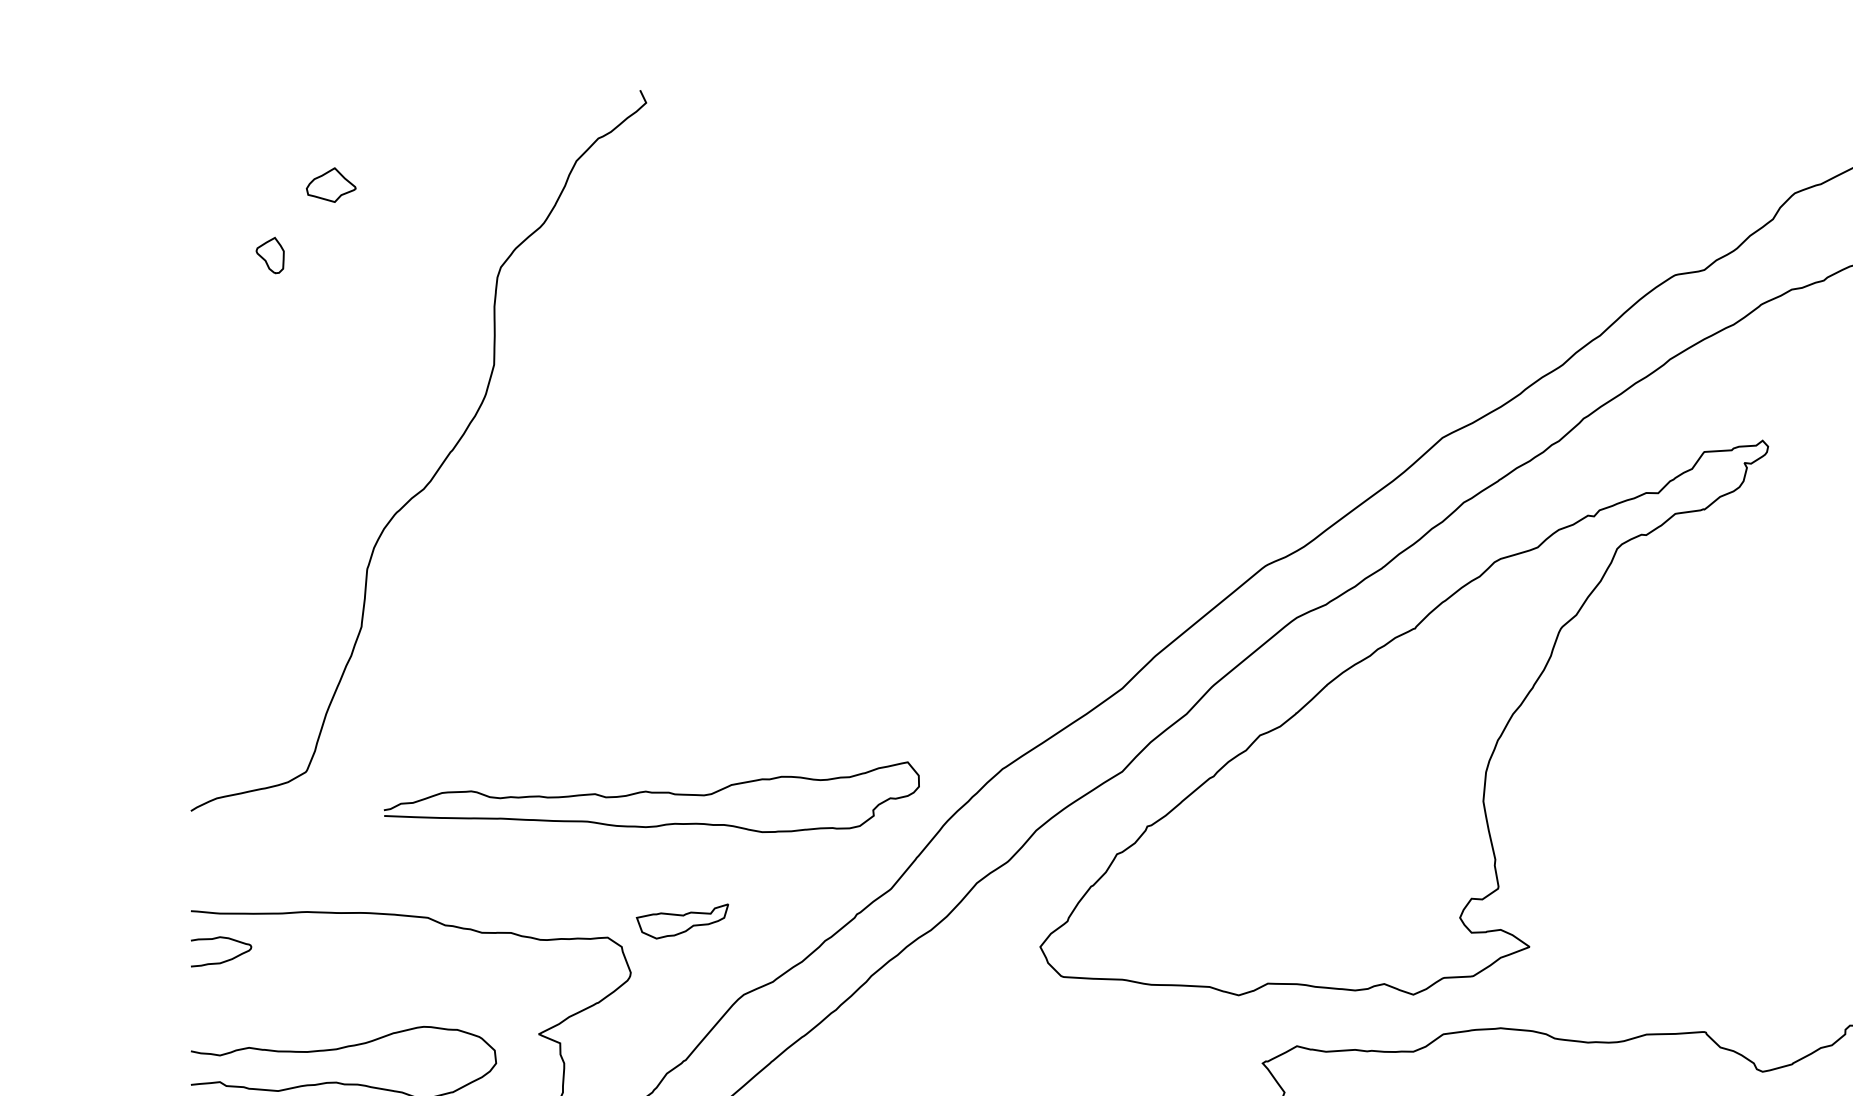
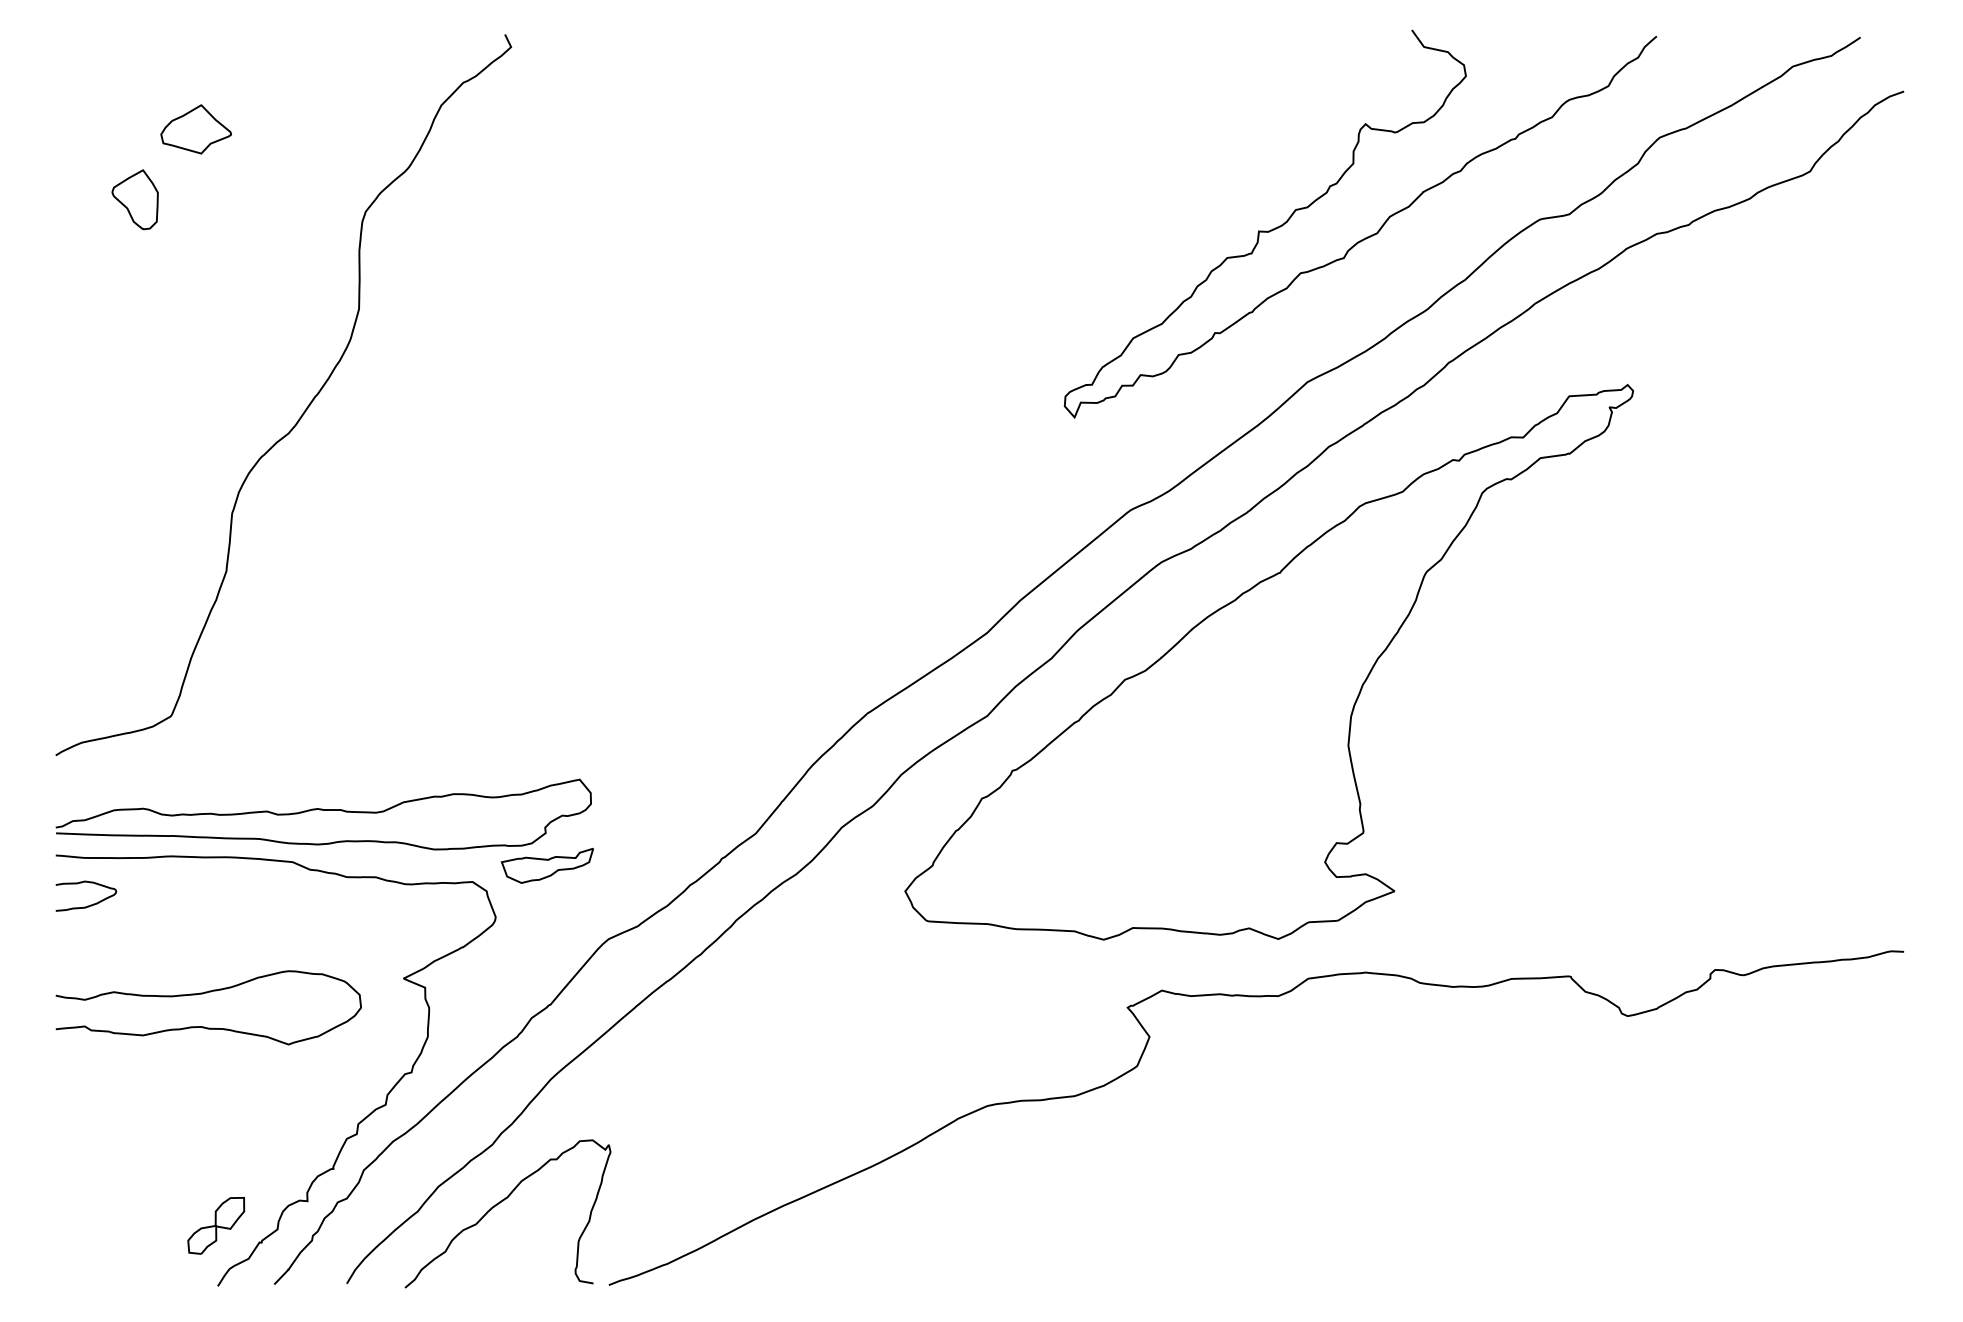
part: (330, 185) -> (195, 129), size x1.43
part: (269, 255) -> (134, 199), size x1.67
curve: (1500, 293) -> (1365, 237), added
curve: (651, 793) -> (323, 810), moved

